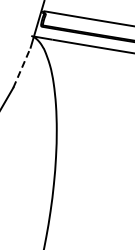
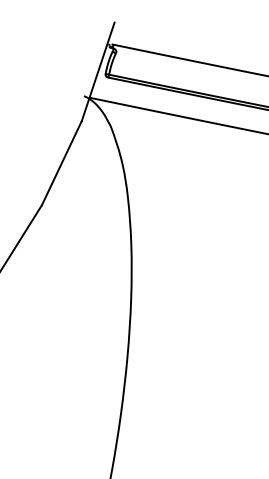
line: (22, 67) -> (62, 162), dashed -> solid

